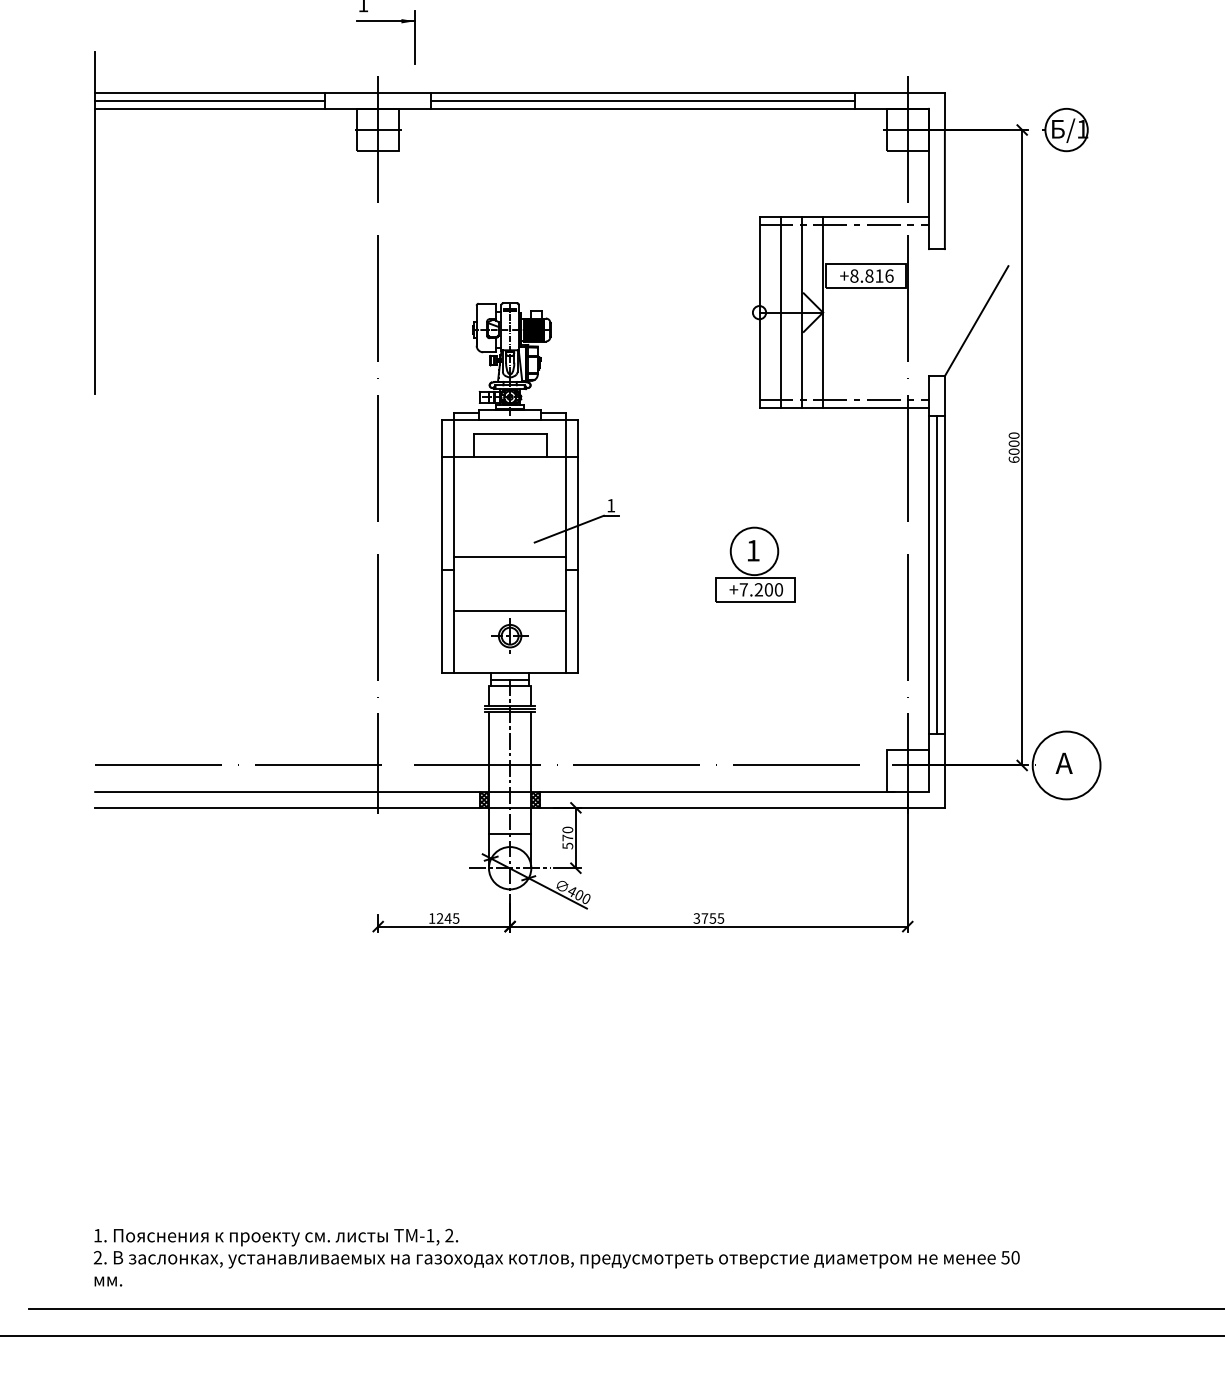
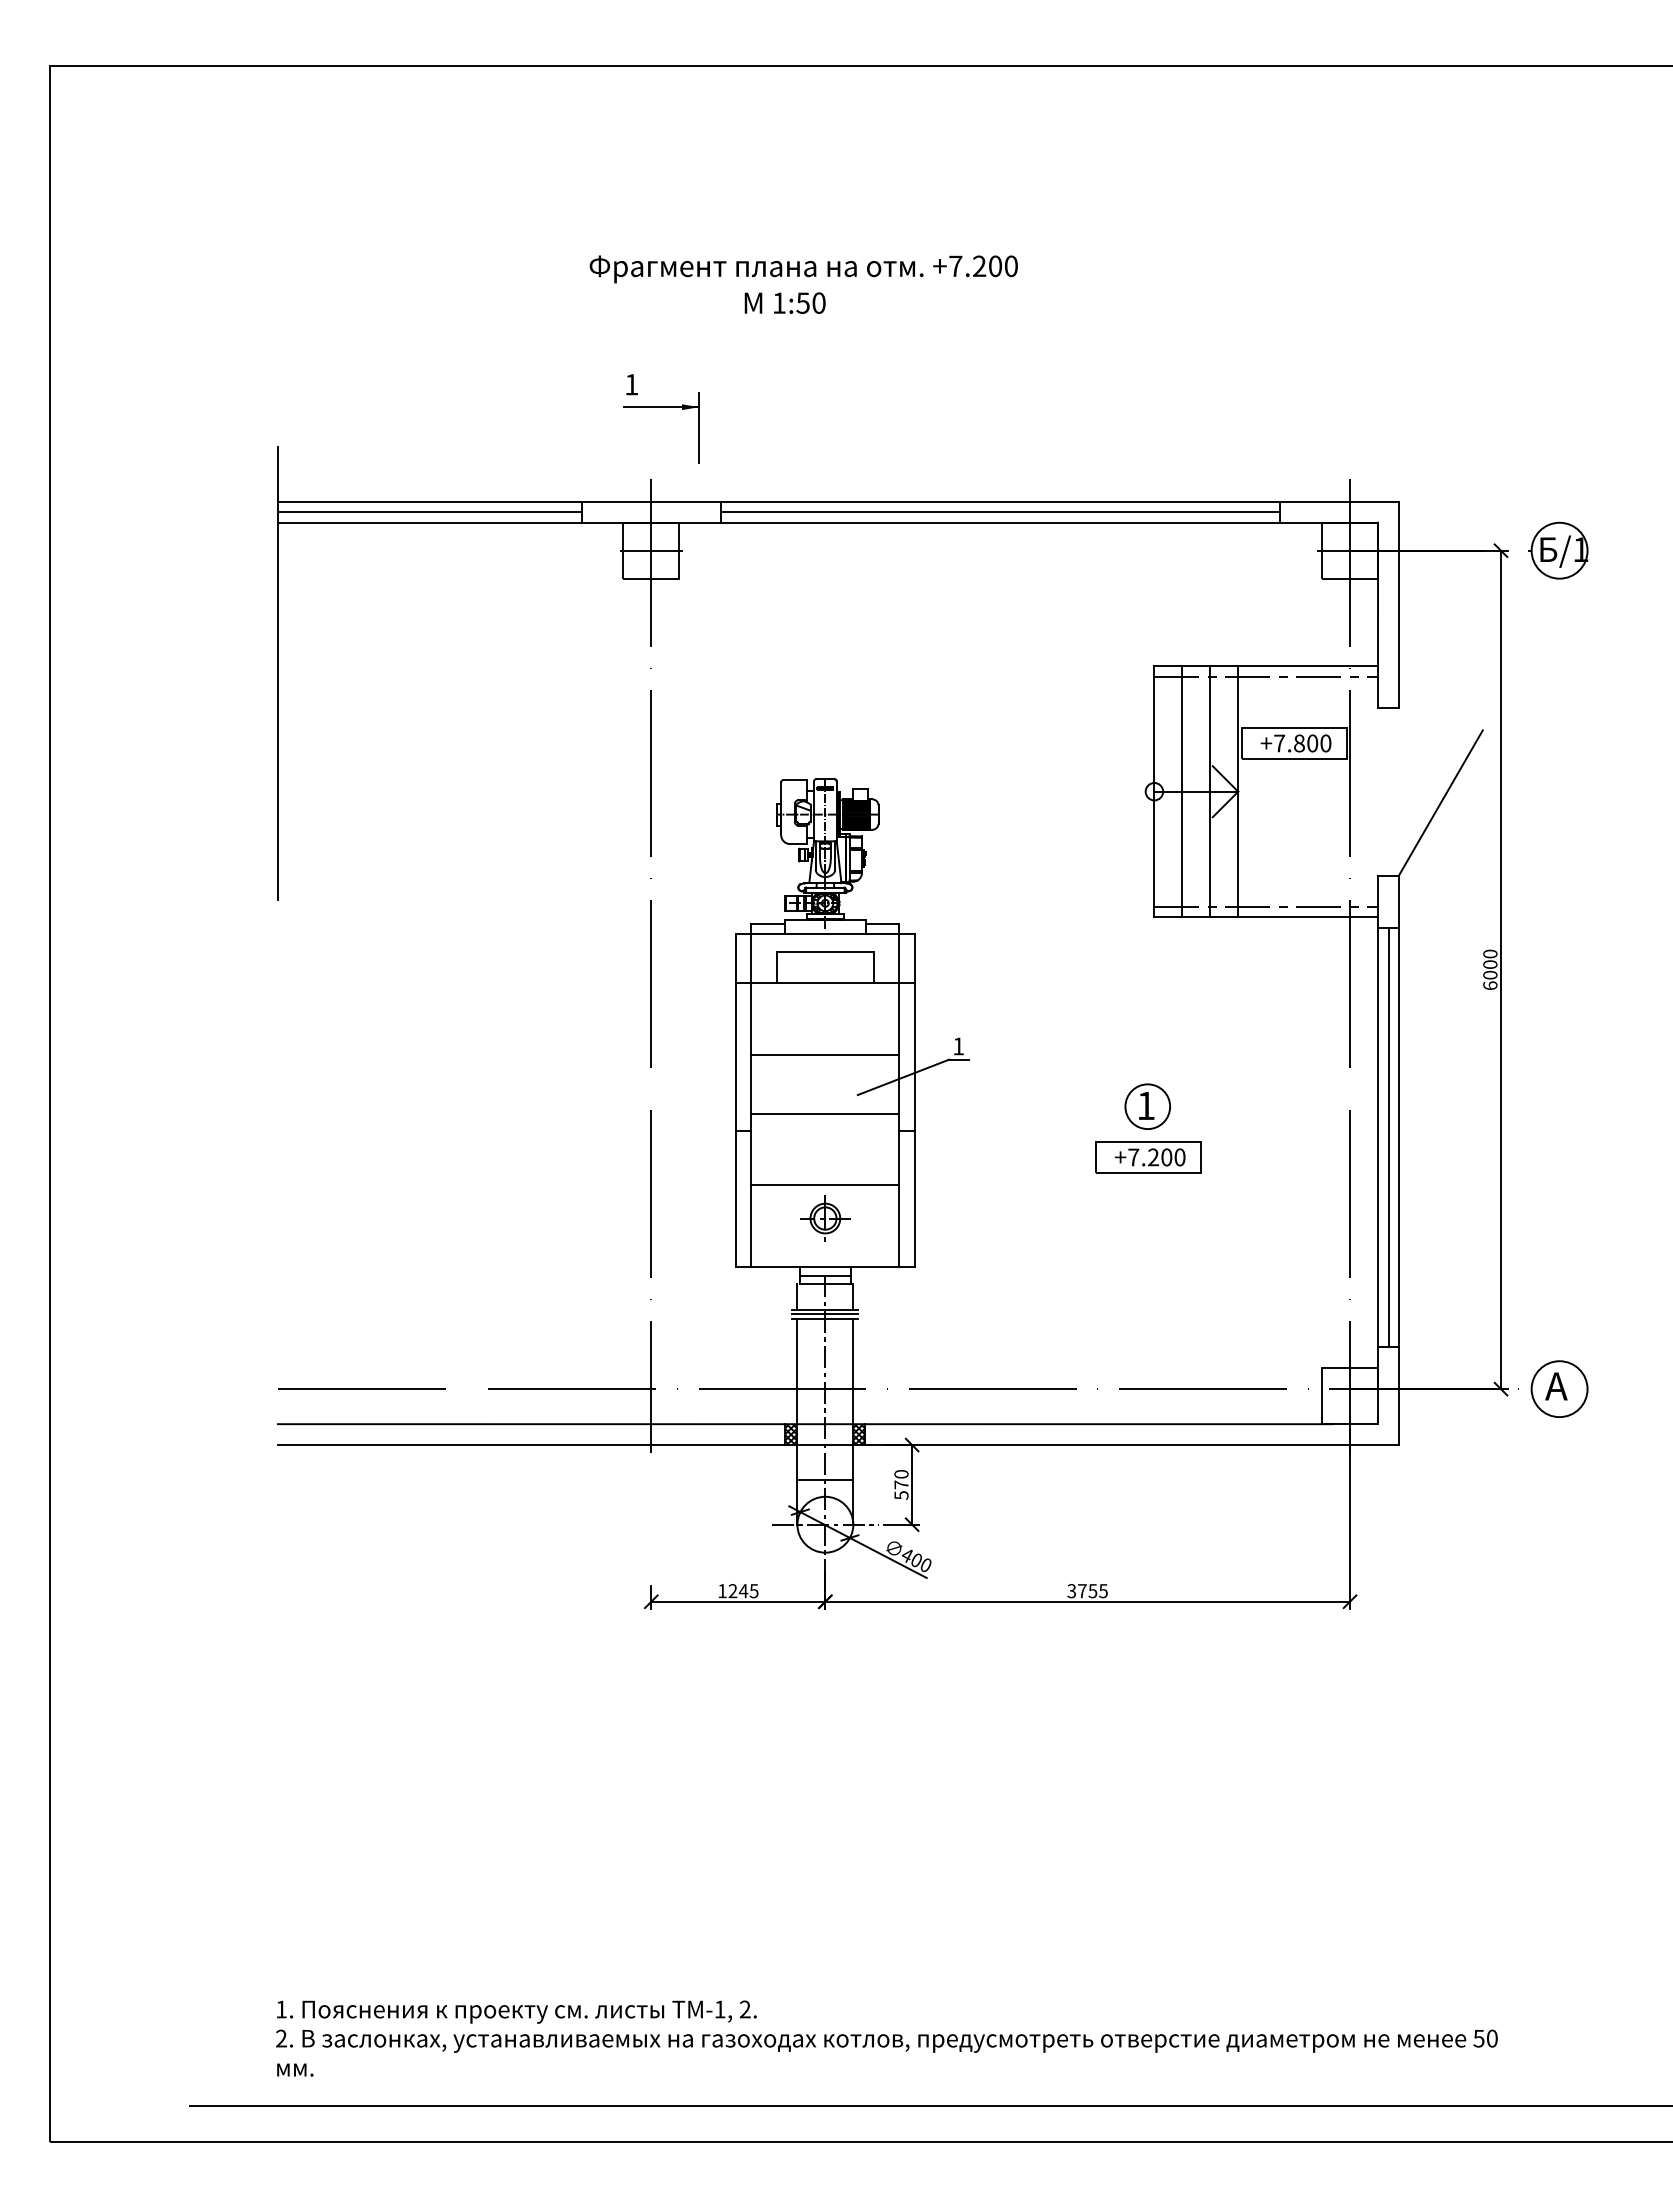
text: (871, 276) -> (1302, 743), +8.816 -> +7.800
line: (510, 512) -> (825, 1055), added
circle: (754, 551) -> (1147, 1106), size x0.71
circle: (1066, 765) -> (1559, 1389), size x0.62

